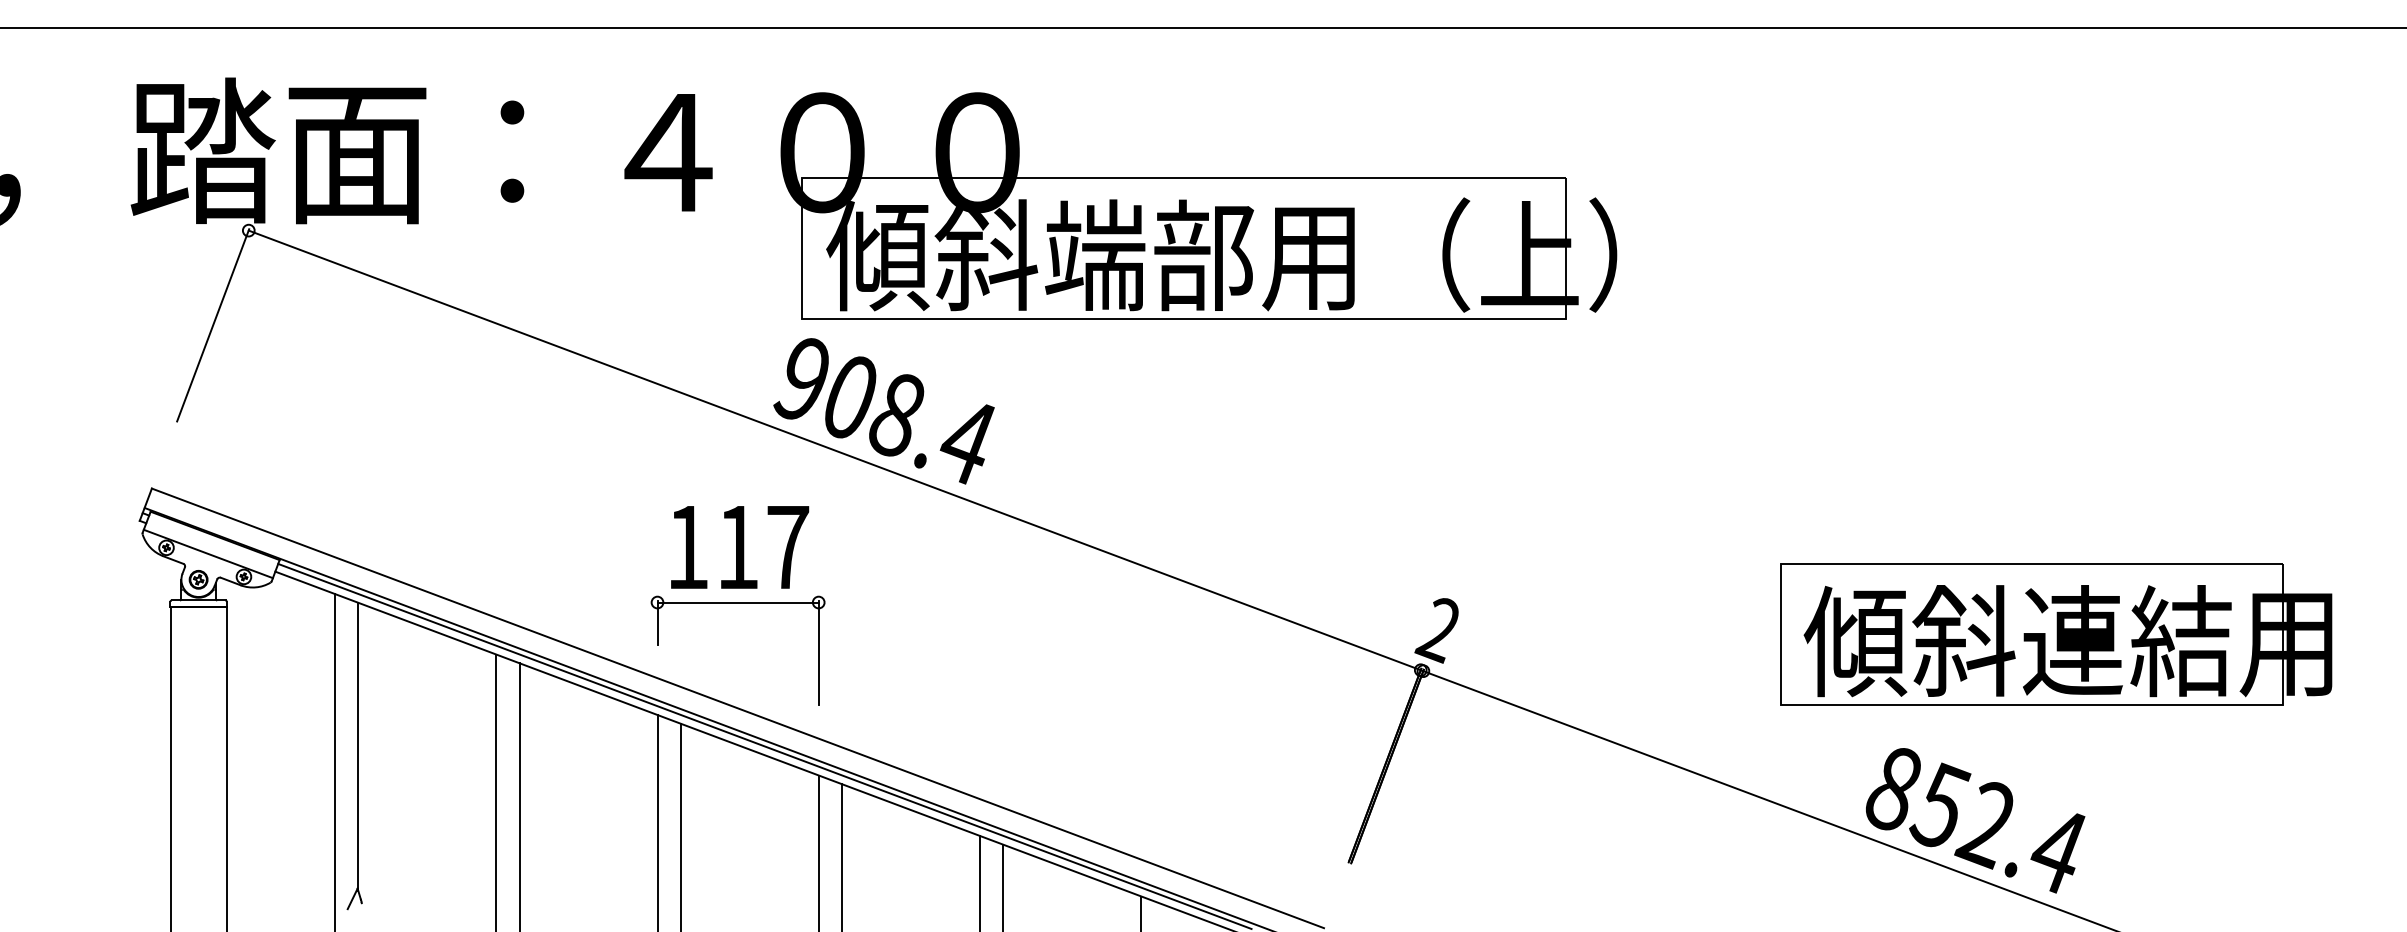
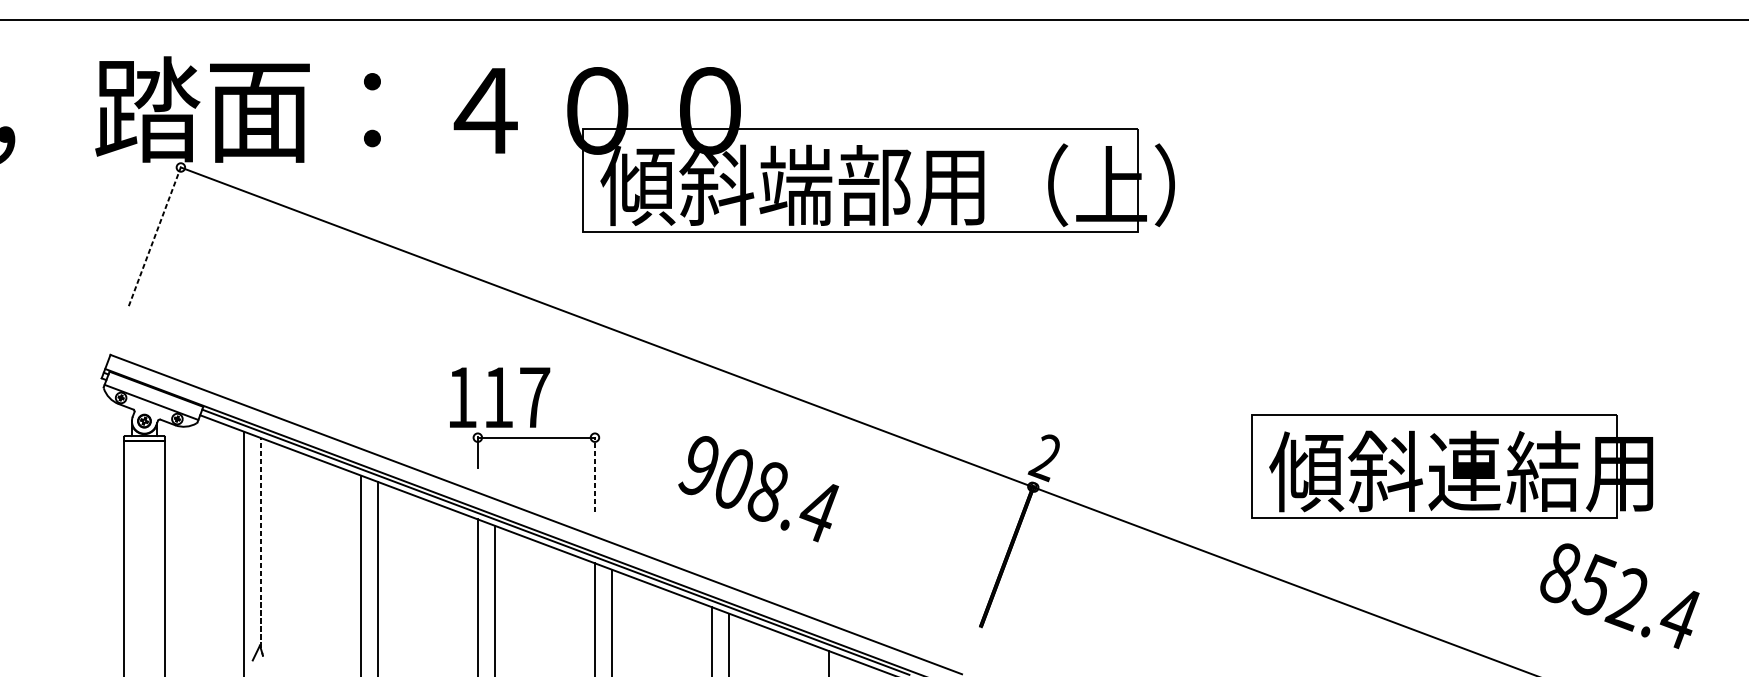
line: (213, 325) -> (155, 236), solid -> dashed
text: (883, 411) -> (758, 489), moved
text: (740, 547) -> (500, 397), moved
part: (2056, 634) -> (1452, 466), moved
line: (818, 652) -> (594, 473), solid -> dashed
line: (358, 746) -> (260, 542), solid -> dashed
text: (1975, 820) -> (1619, 596), moved

